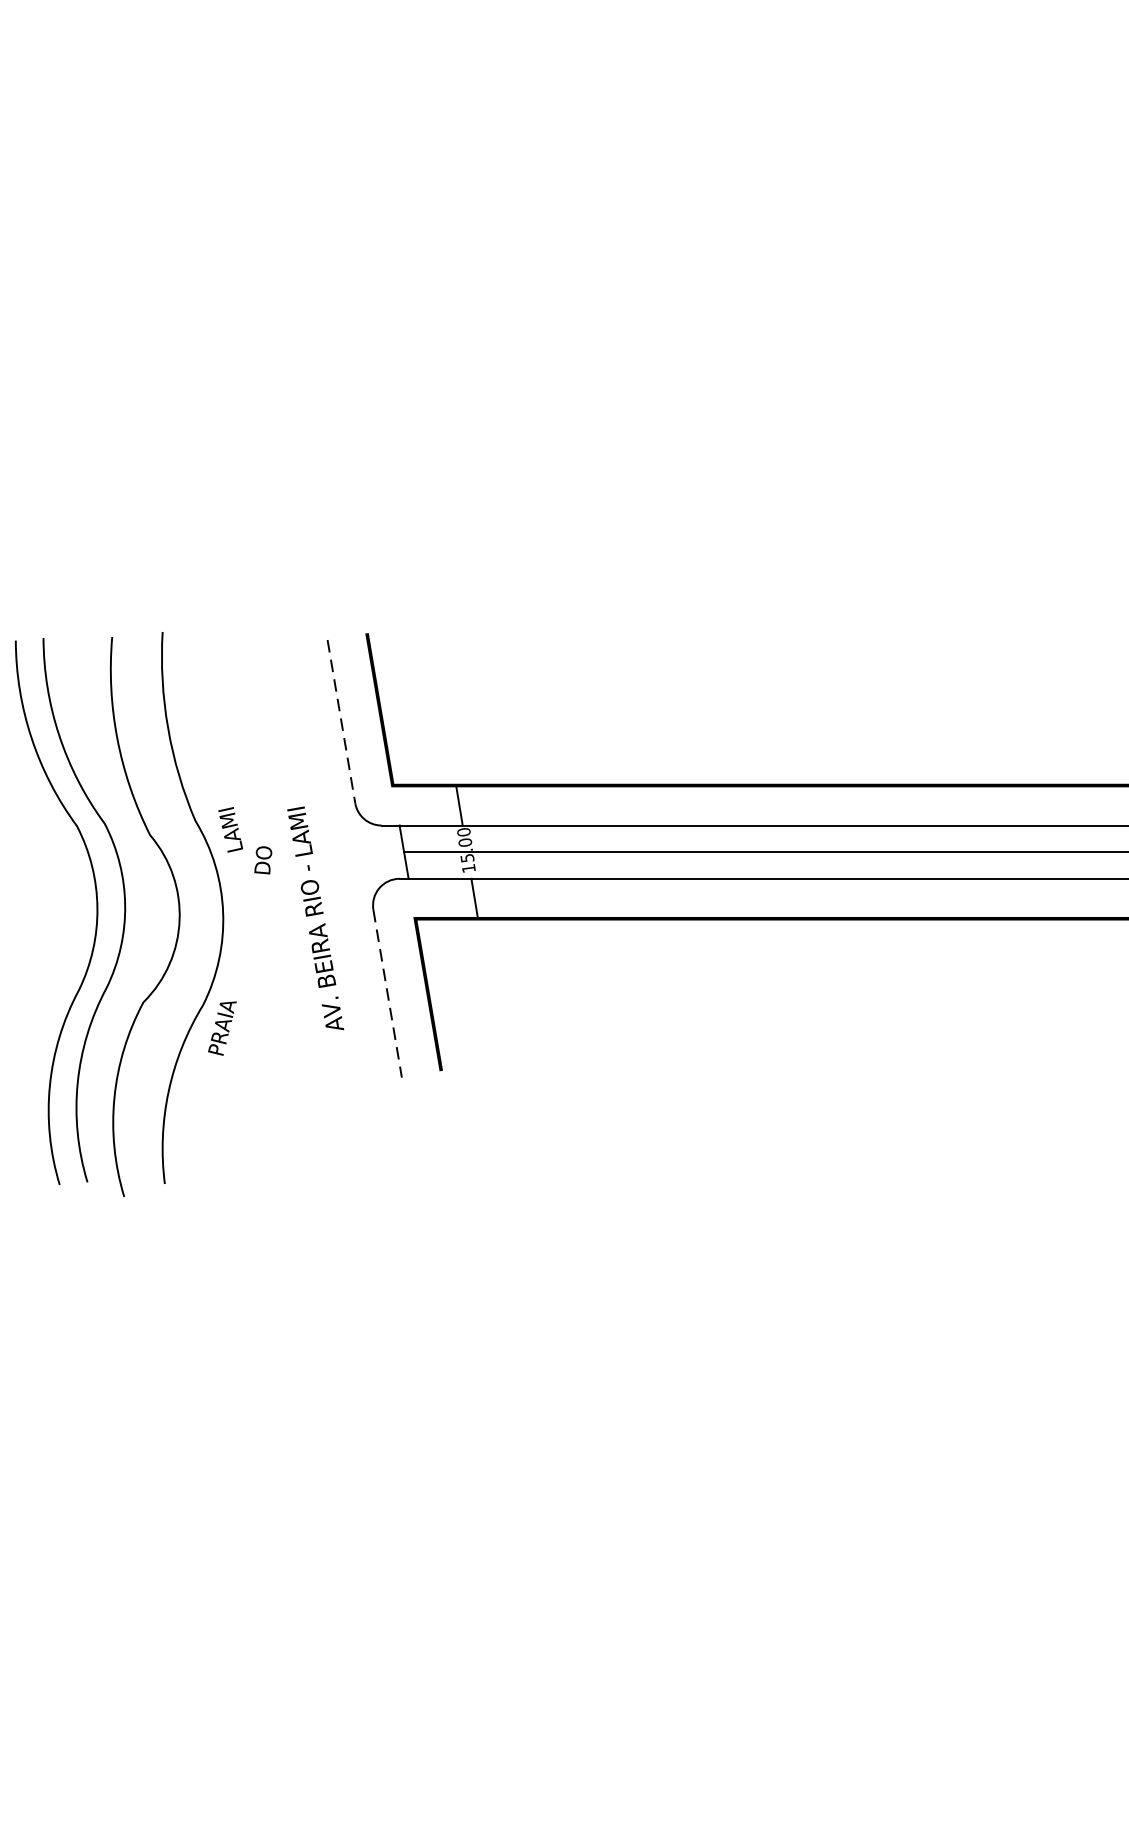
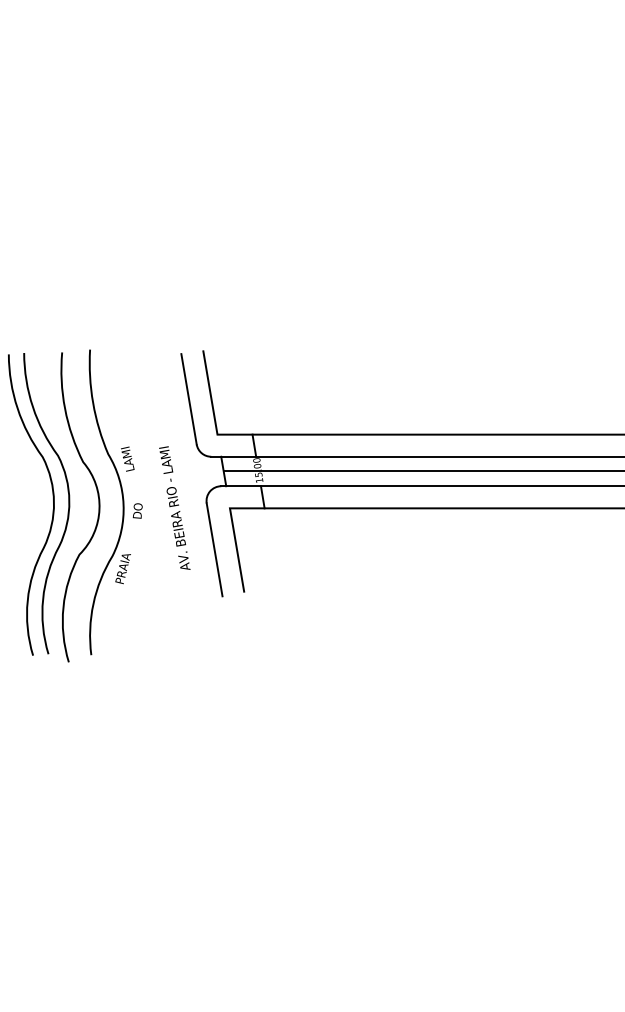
line: (342, 722) -> (189, 399), dashed -> solid
text: (262, 859) -> (137, 510), moved
line: (387, 994) -> (214, 550), dashed -> solid

